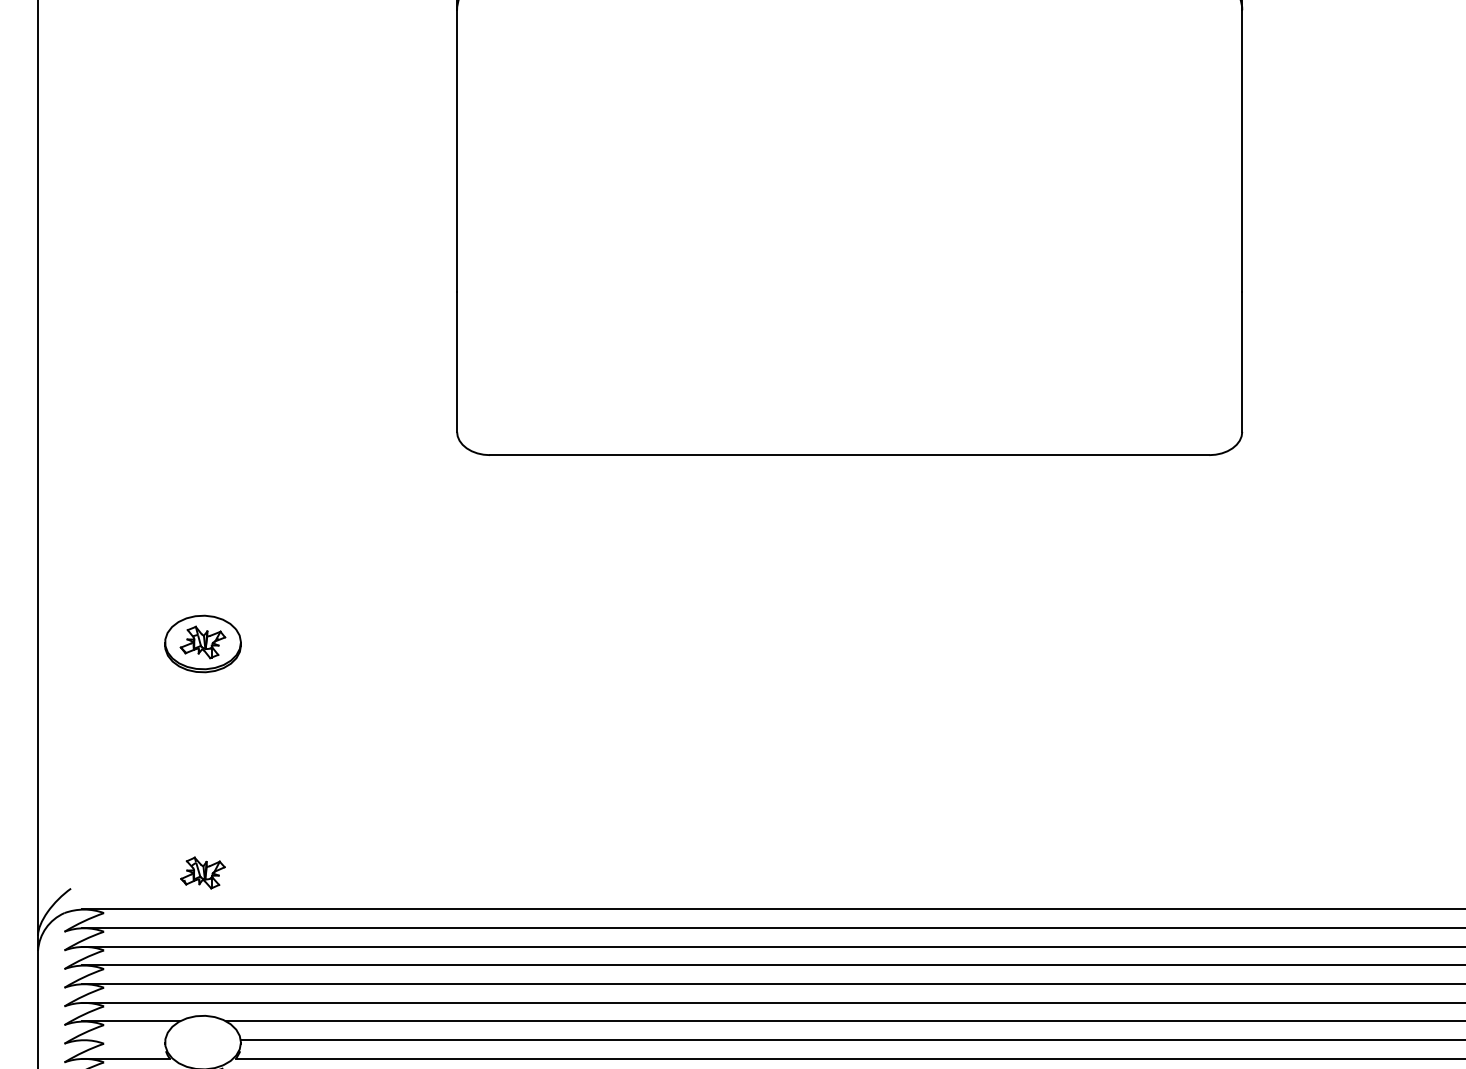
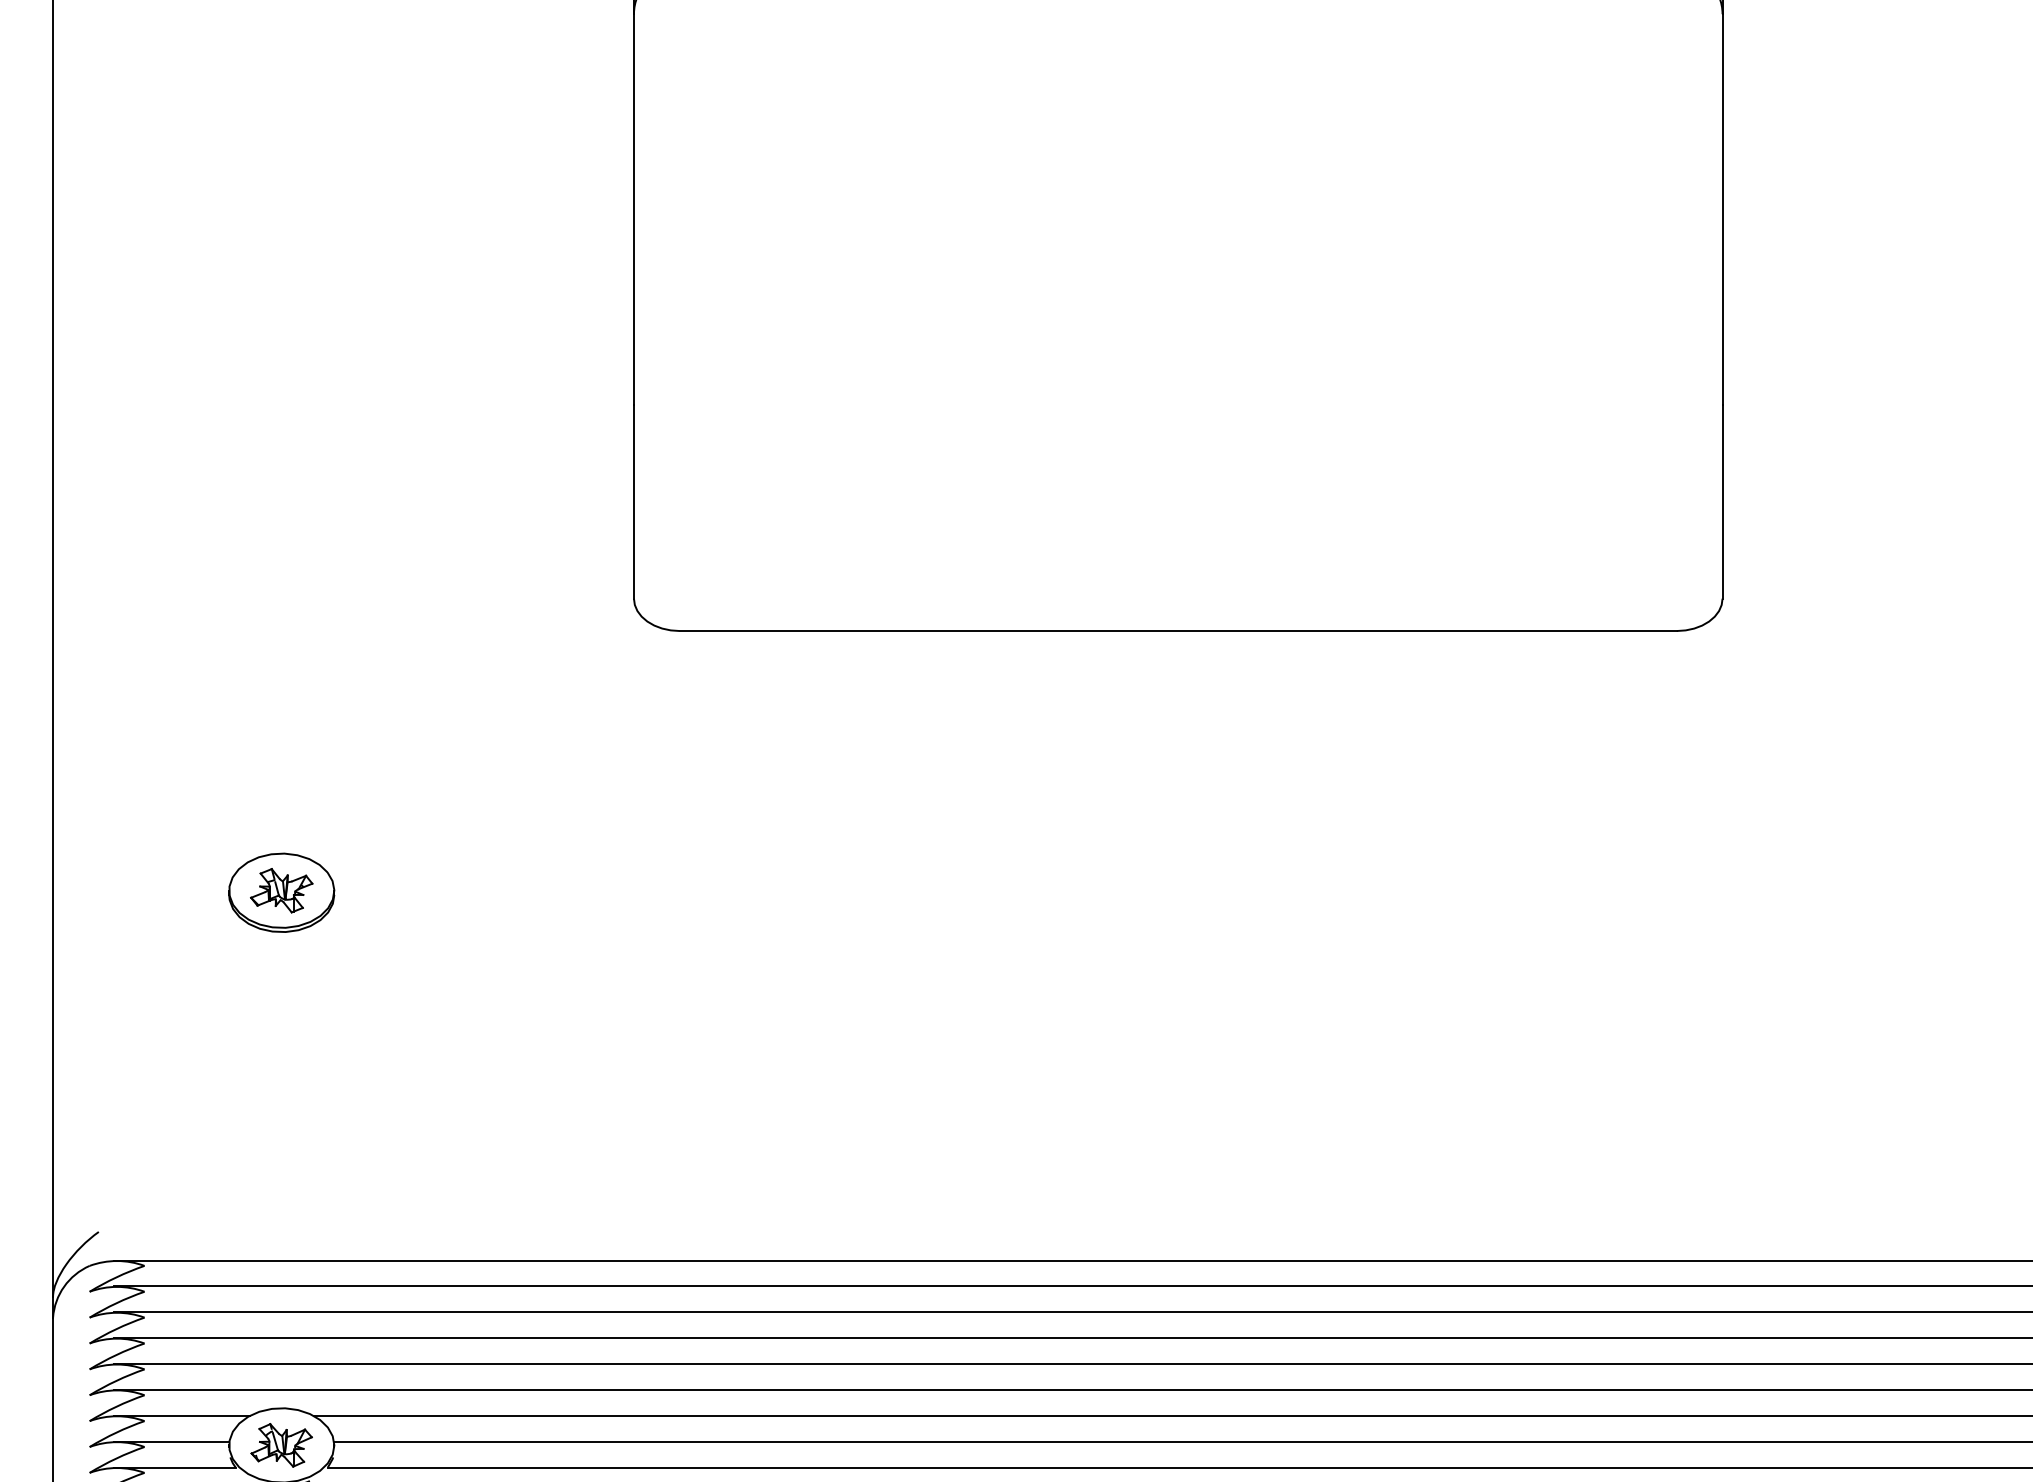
part: (202, 873) -> (281, 1445), moved
line: (123, 1039) -> (171, 1441), added

